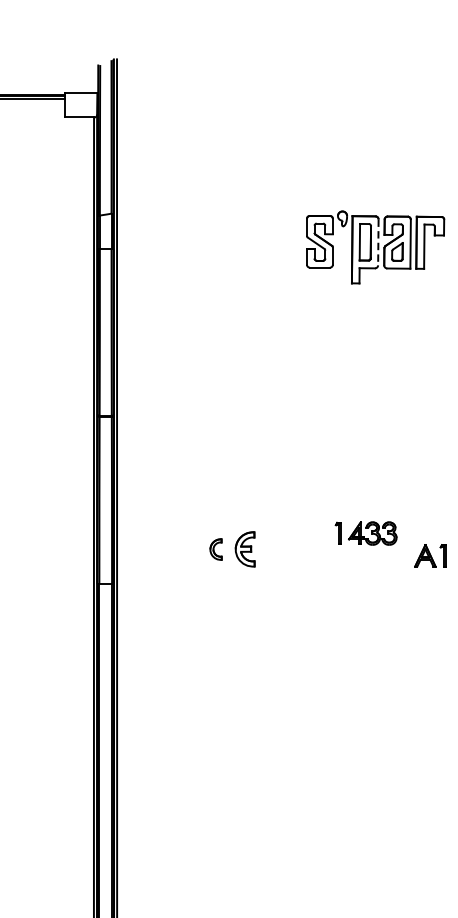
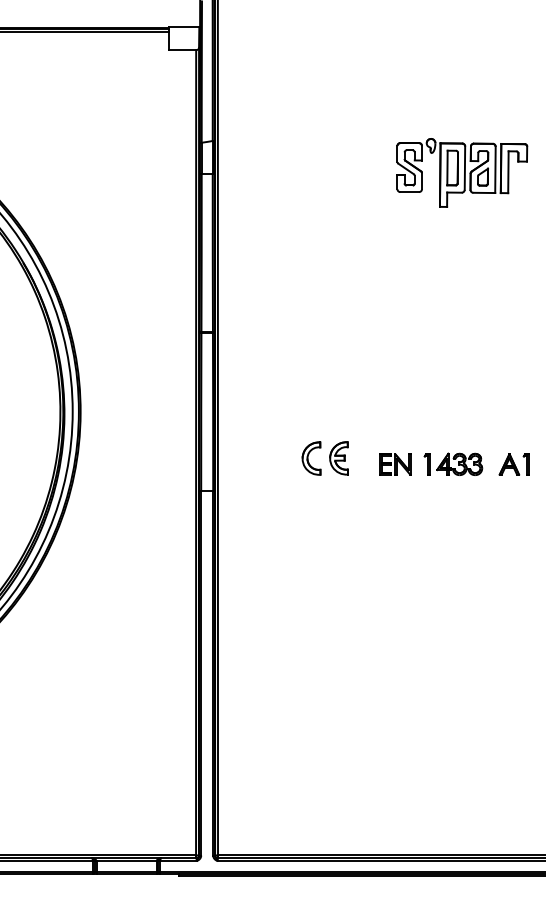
line: (377, 242) -> (464, 168), dashed -> solid
part: (366, 532) -> (453, 463), moved
part: (216, 549) -> (311, 458), size x1.67
part: (304, 555) -> (395, 464), added

